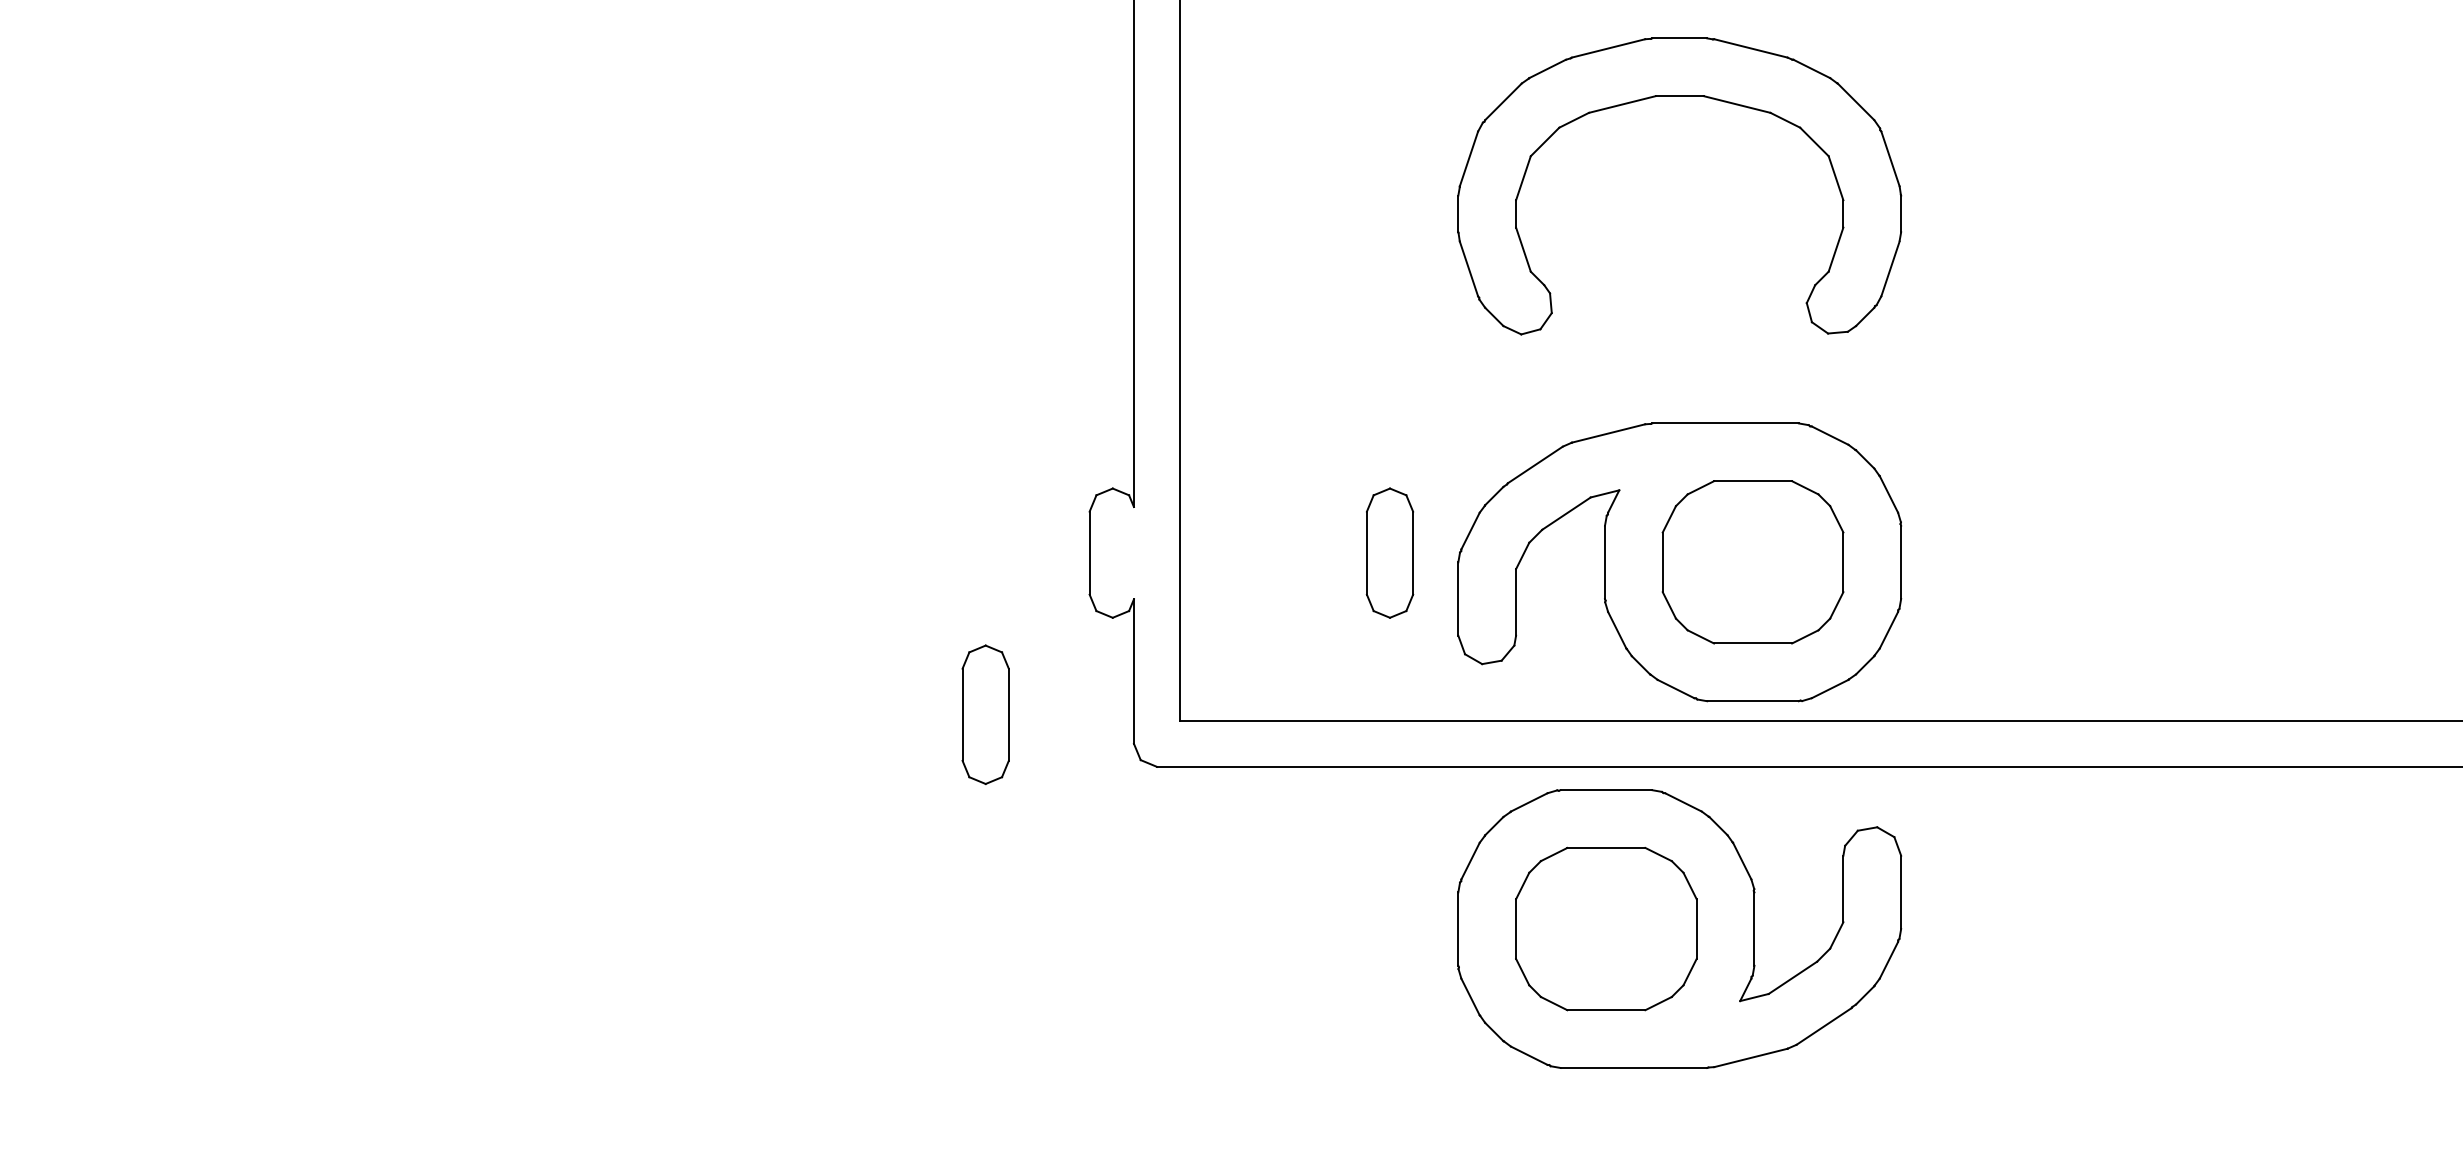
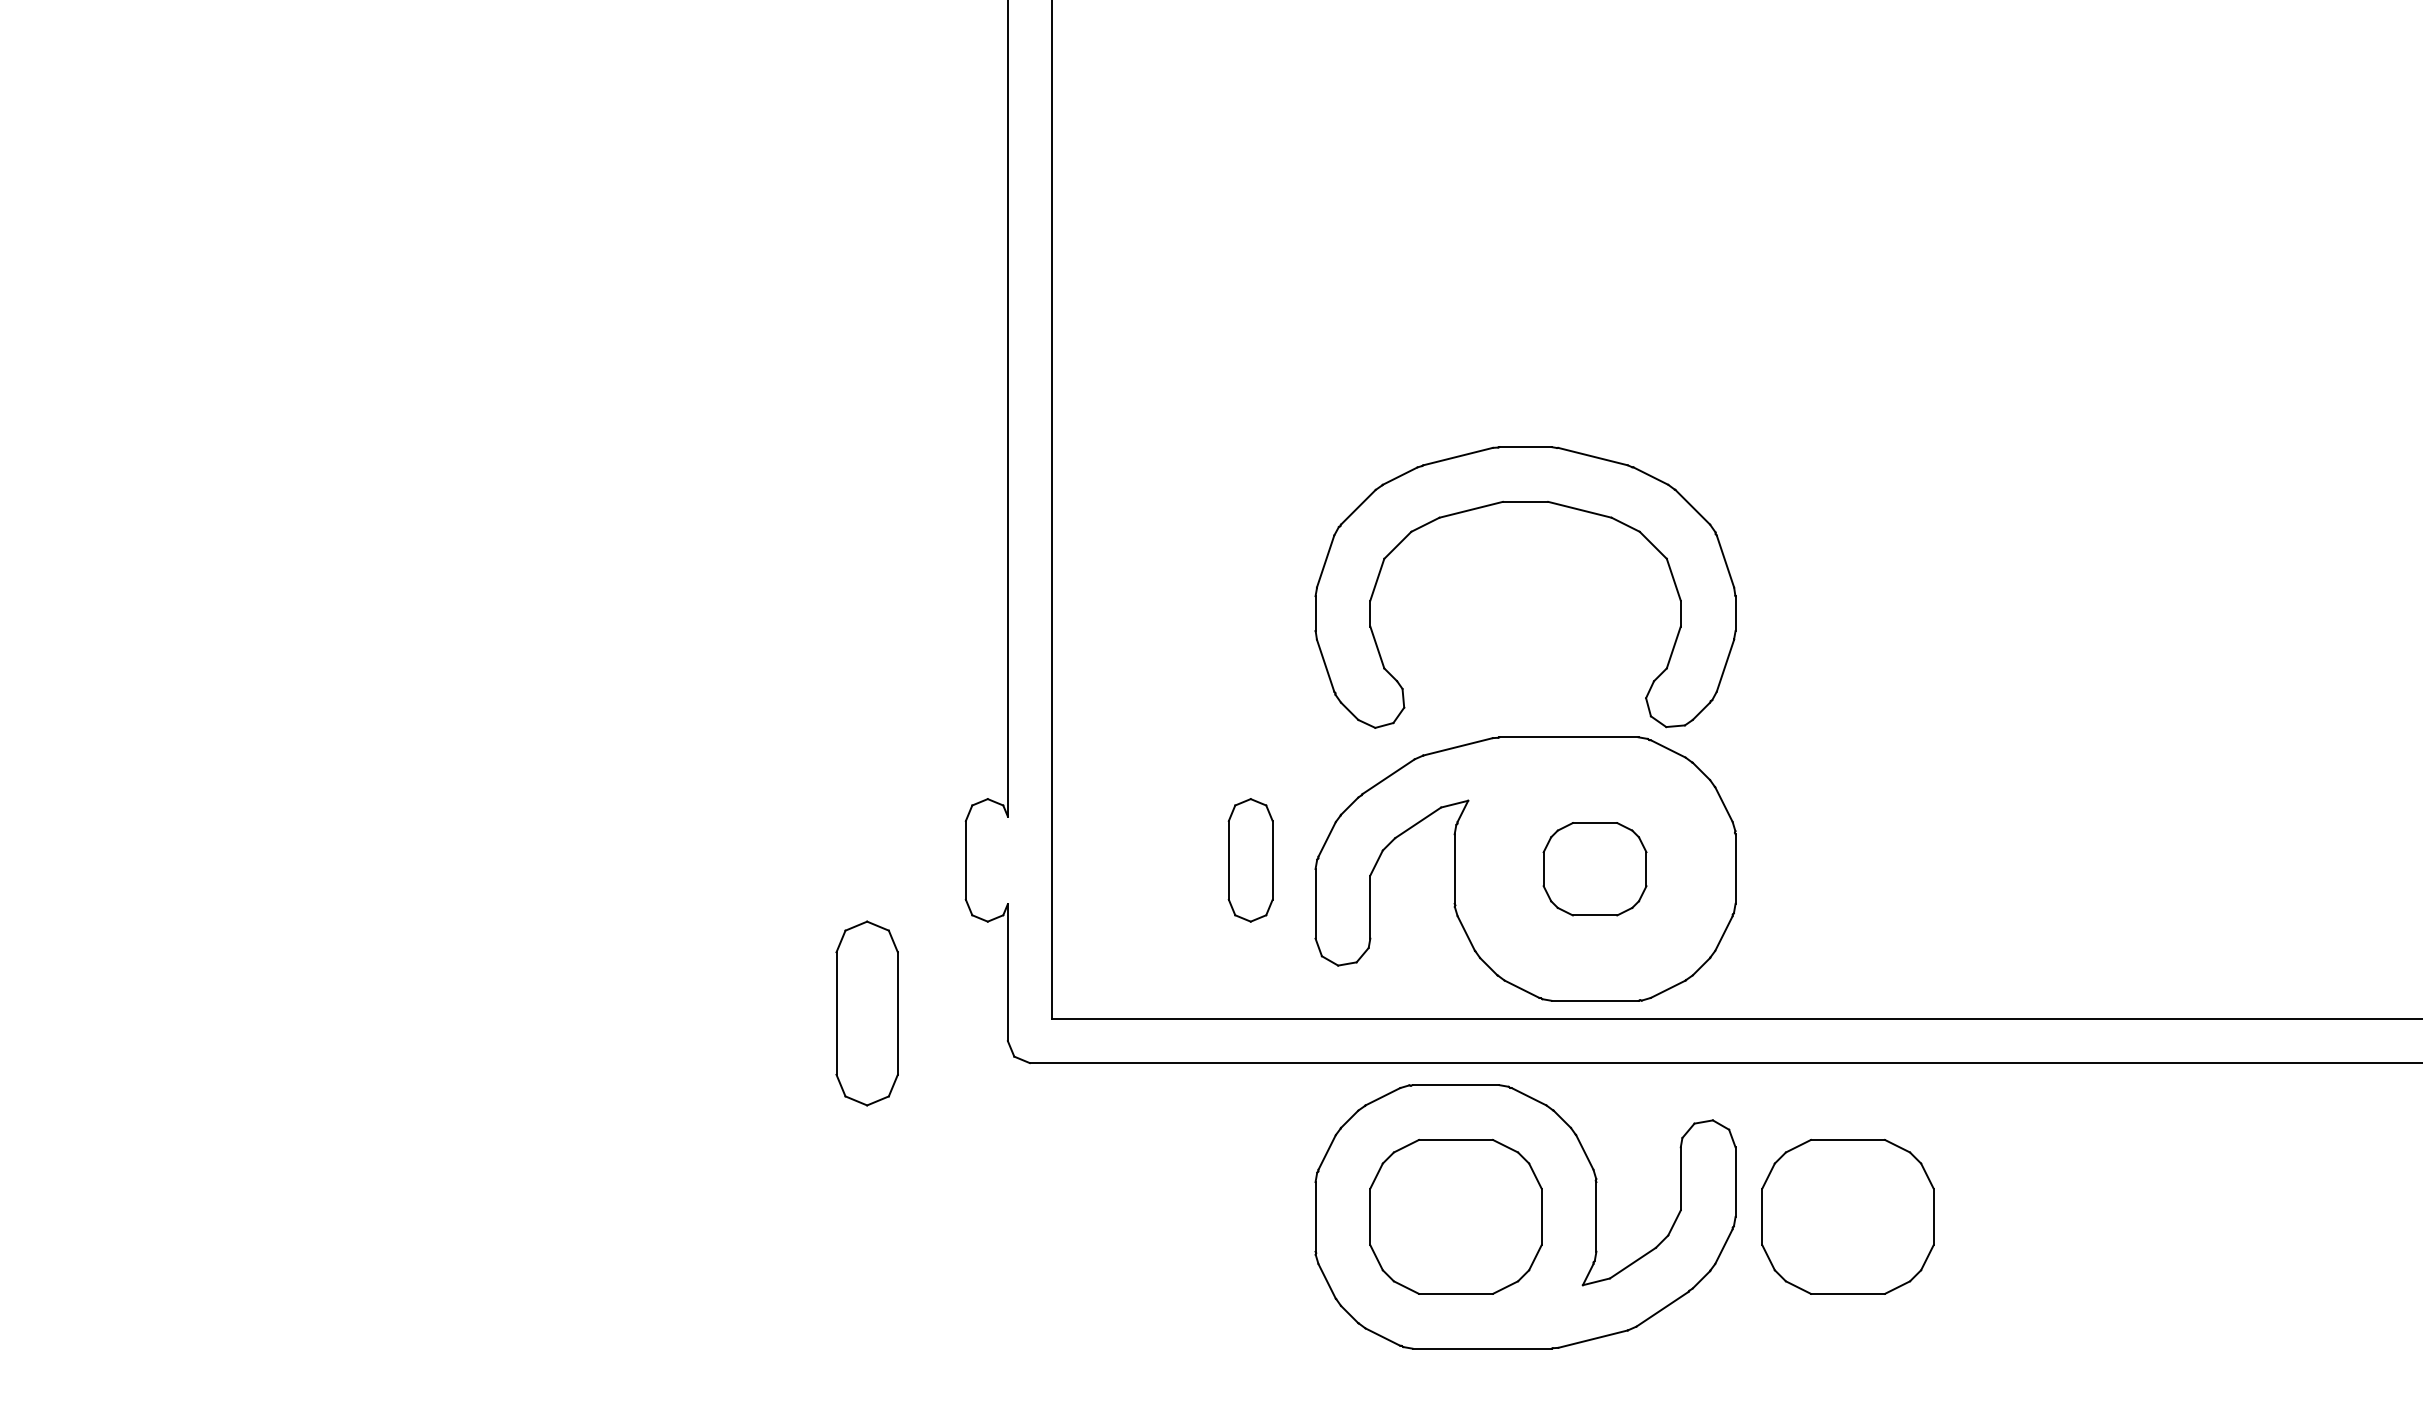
part: (1679, 96) -> (1525, 502), moved
part: (1752, 562) -> (1594, 869), size x0.6
part: (985, 714) -> (867, 1013), size x1.4
part: (2019, 928) -> (1847, 1216), added

